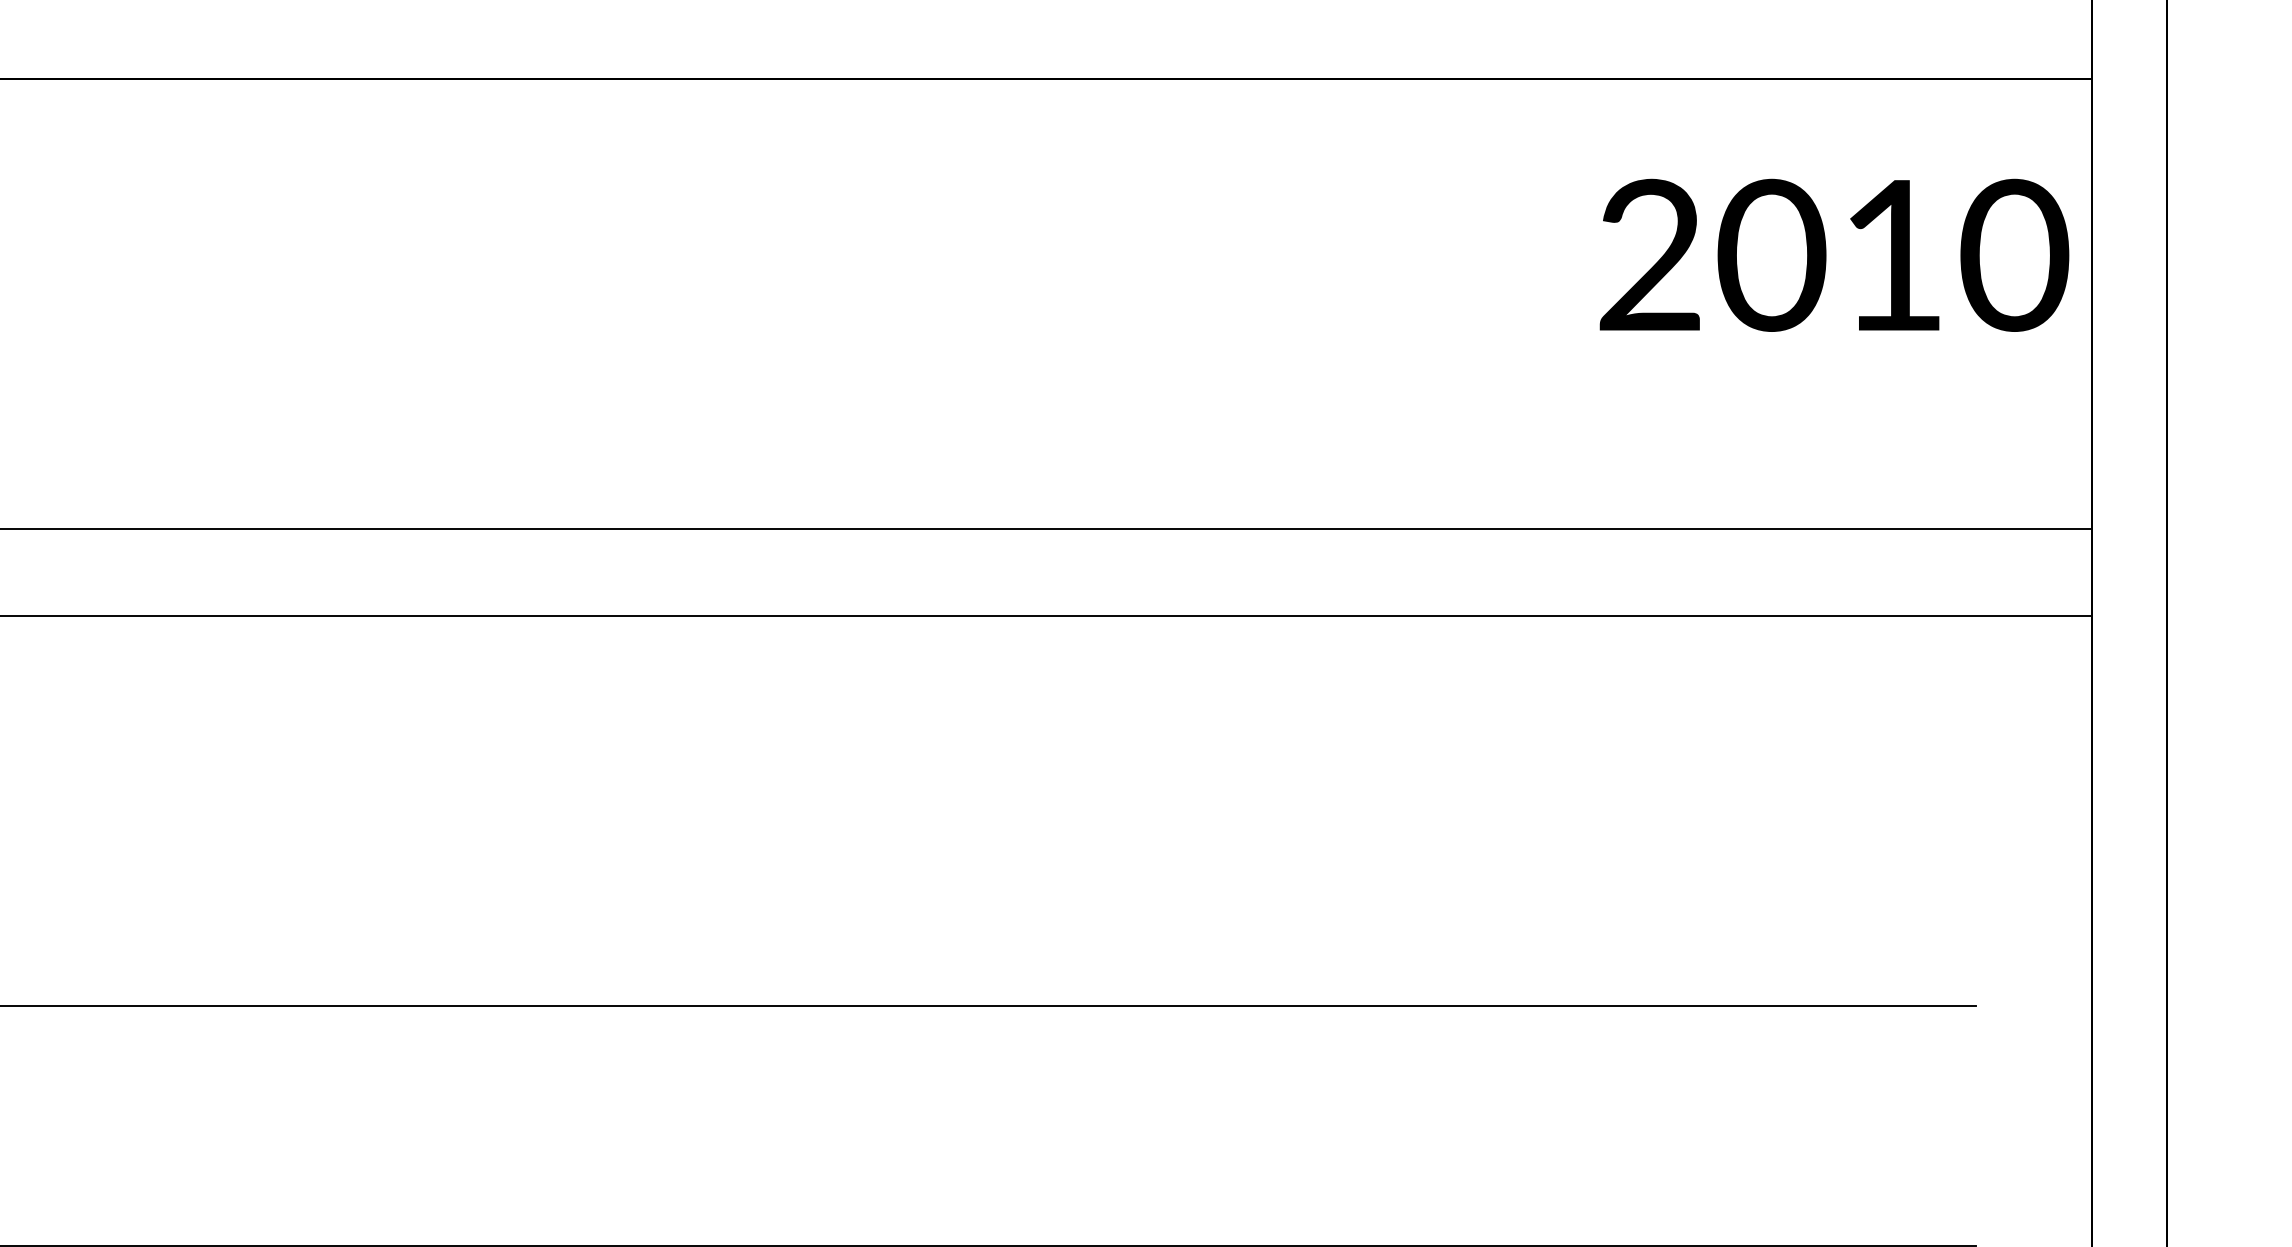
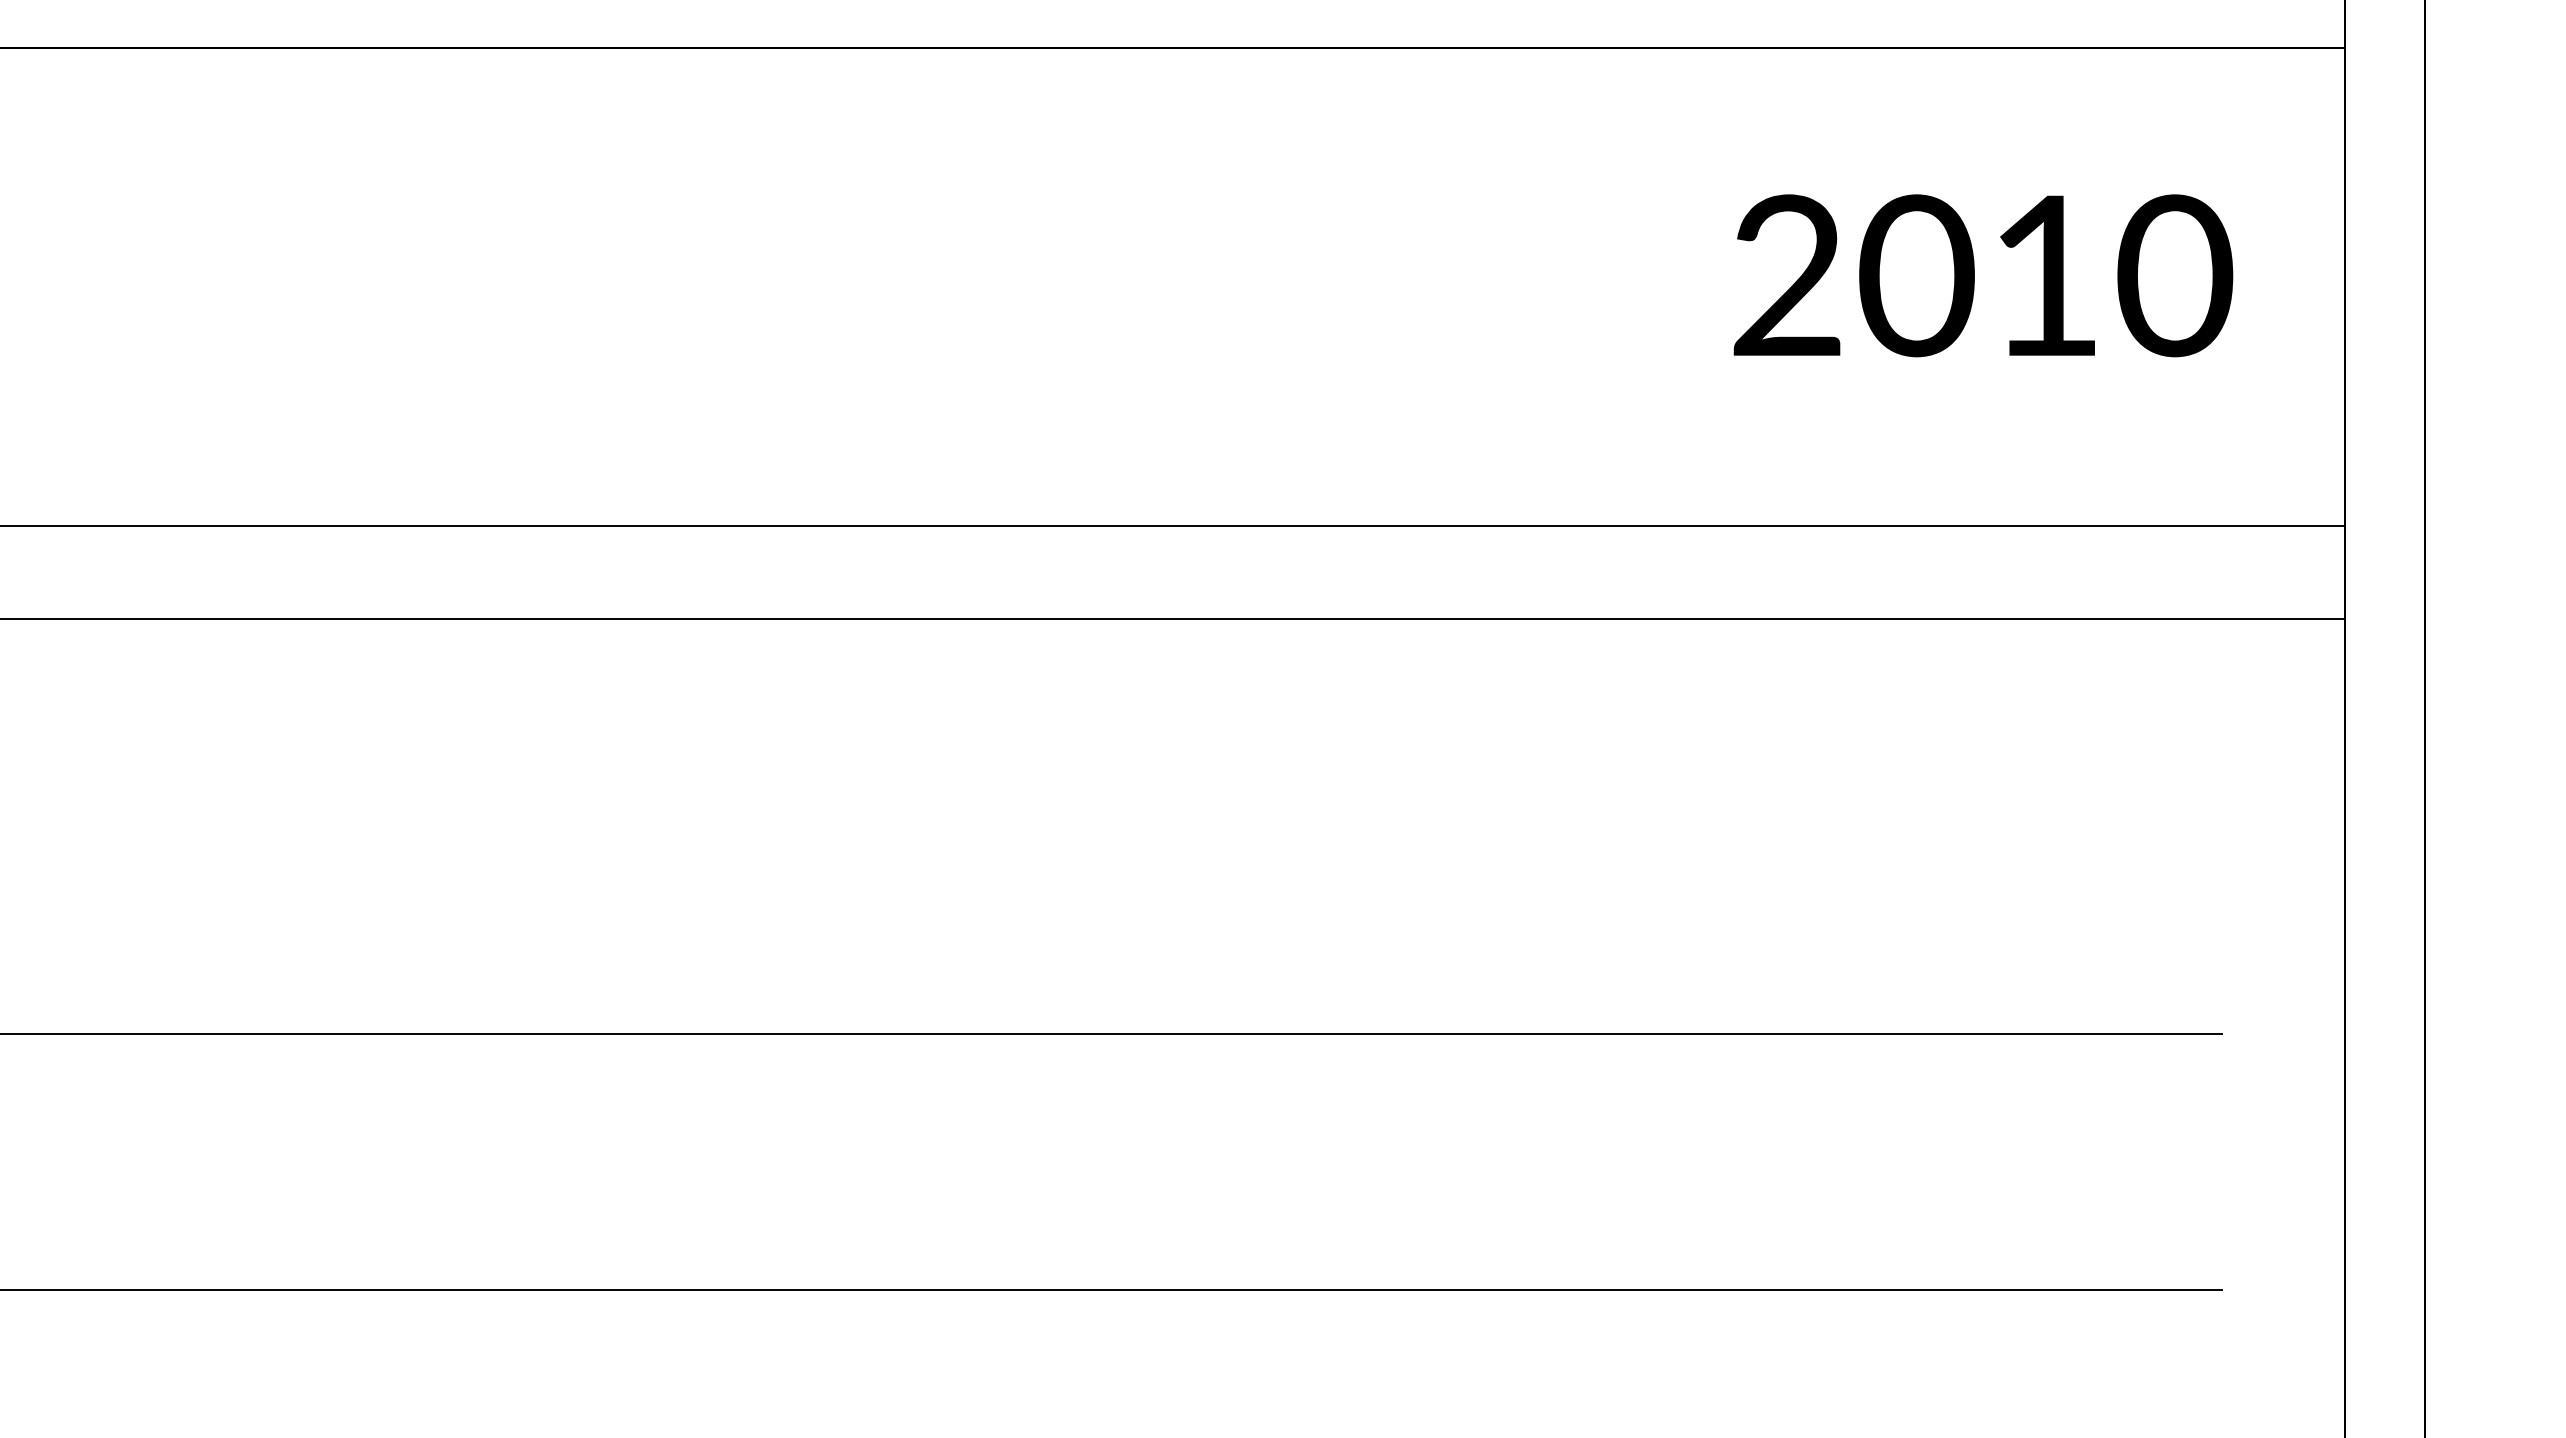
text: (1834, 255) -> (1983, 275), moved

